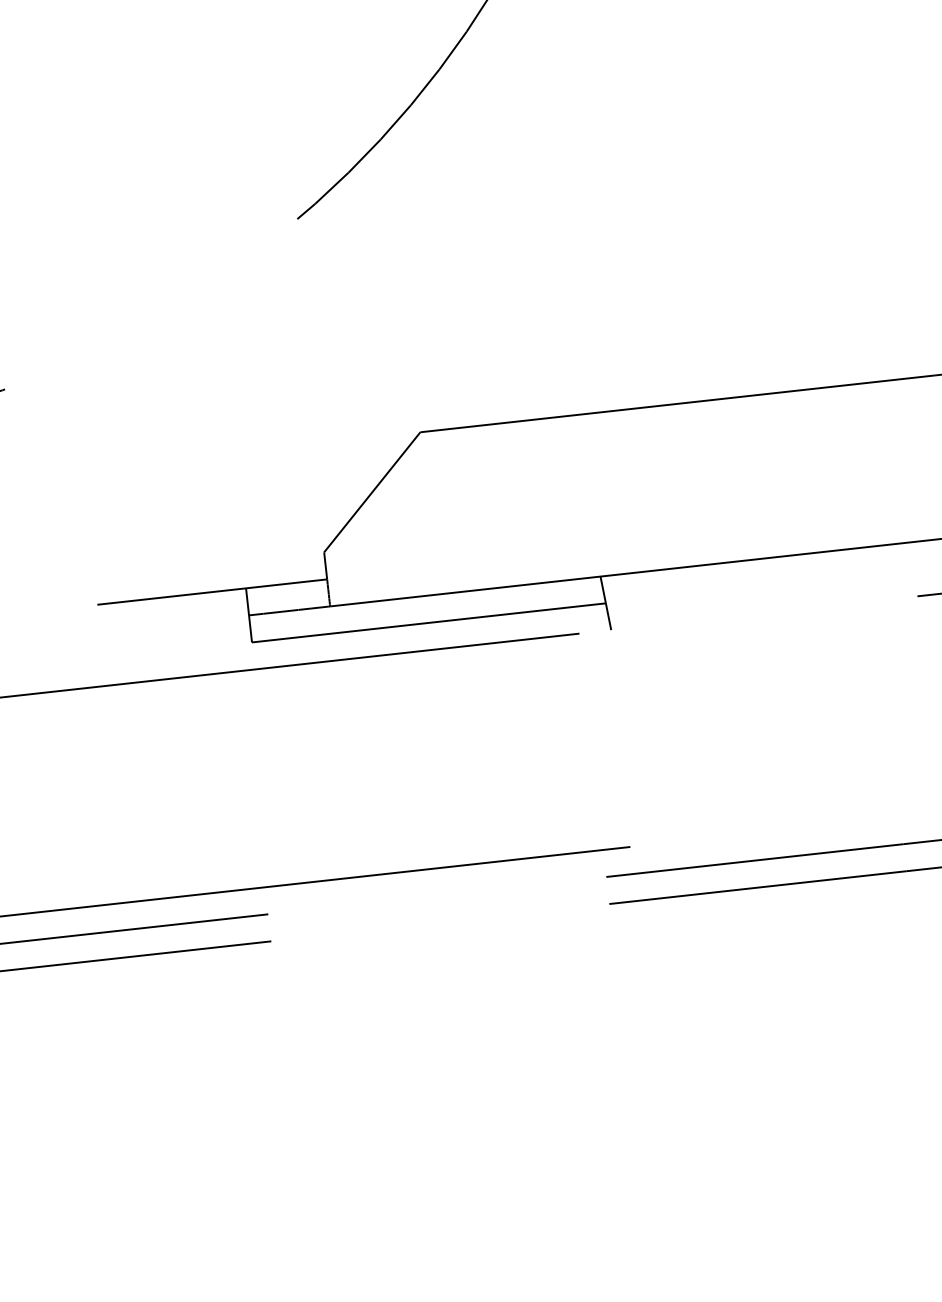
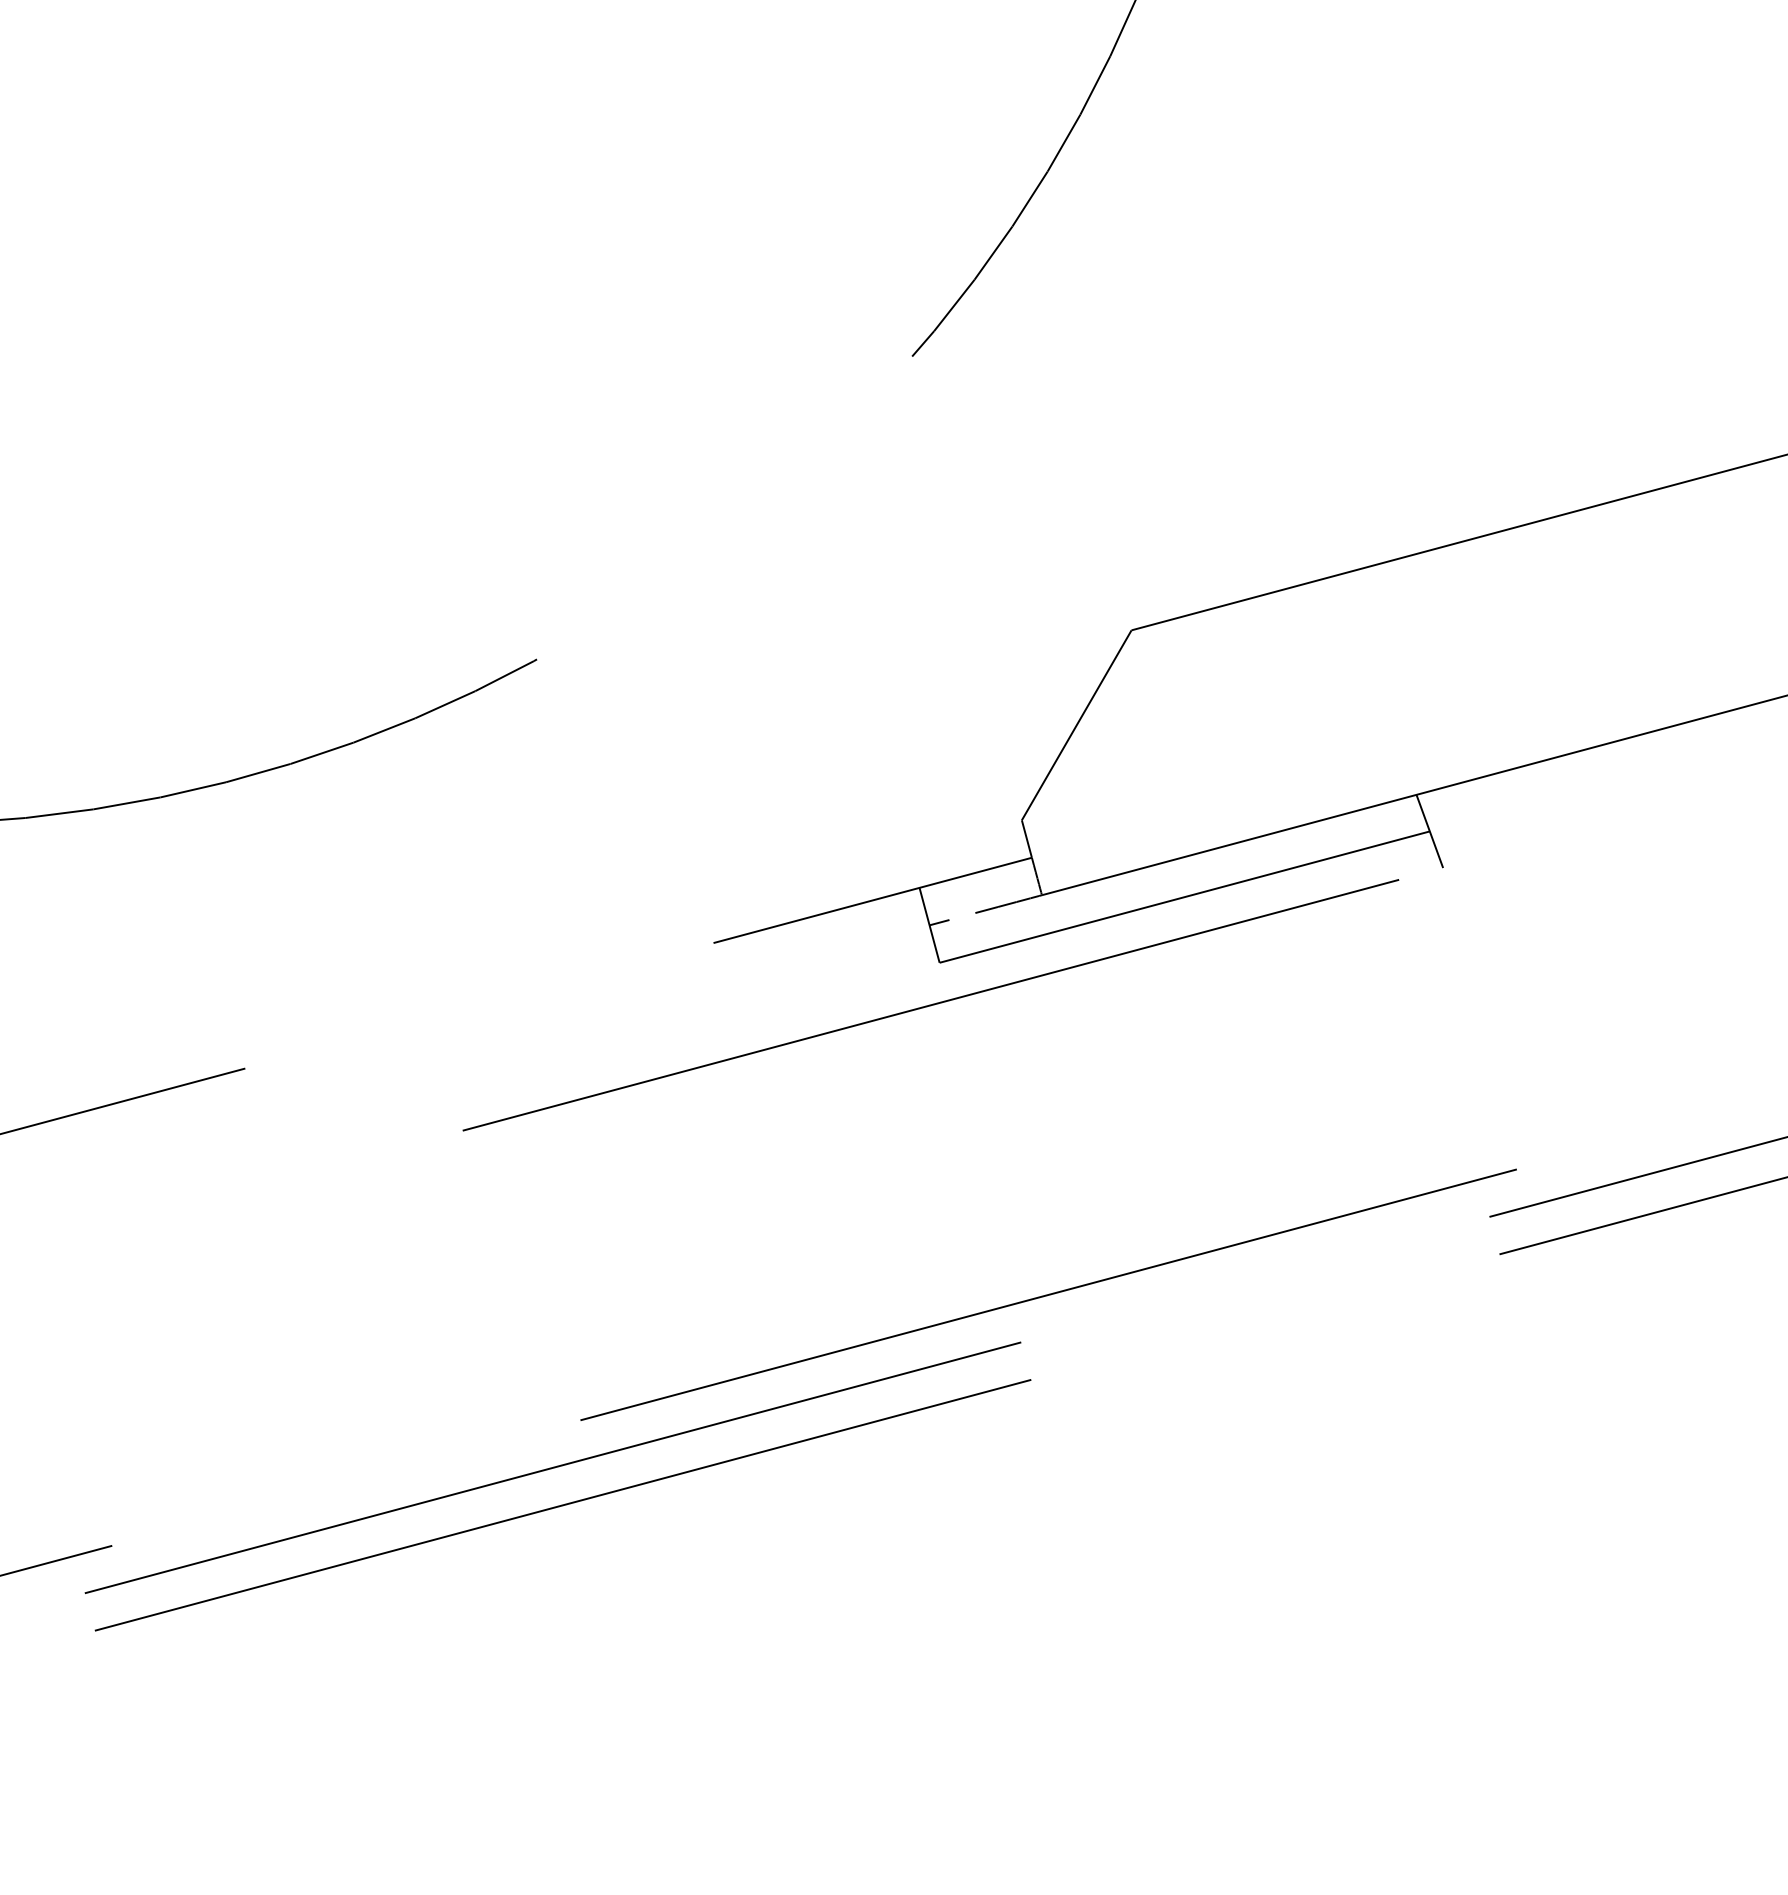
line: (272, 612) -> (962, 916), removed

